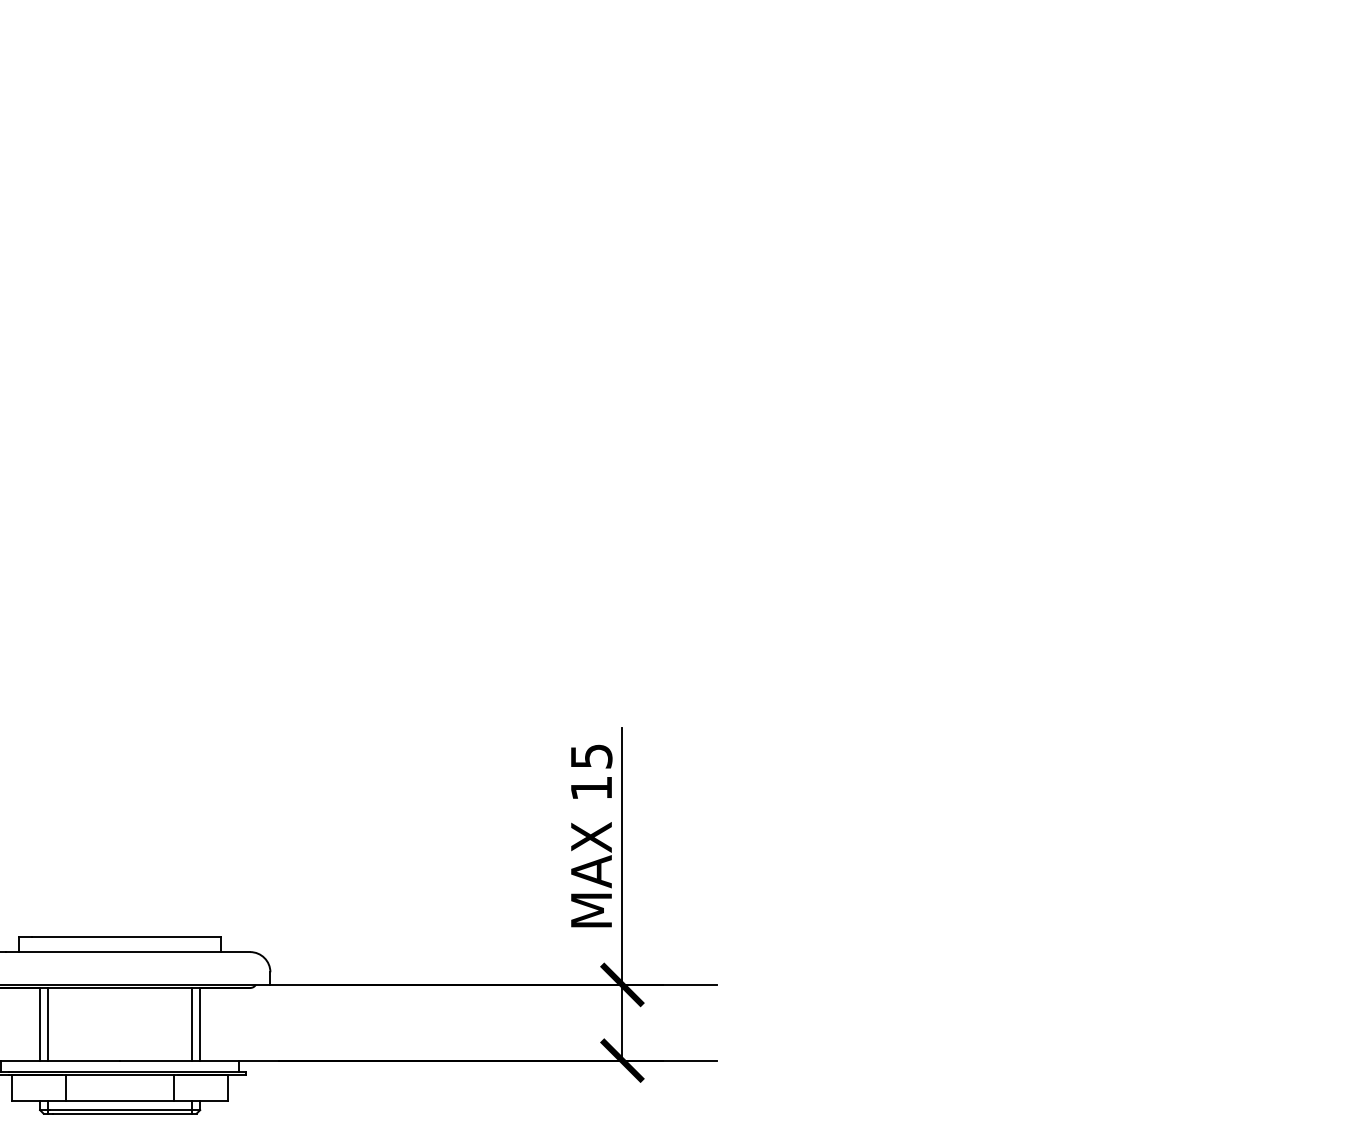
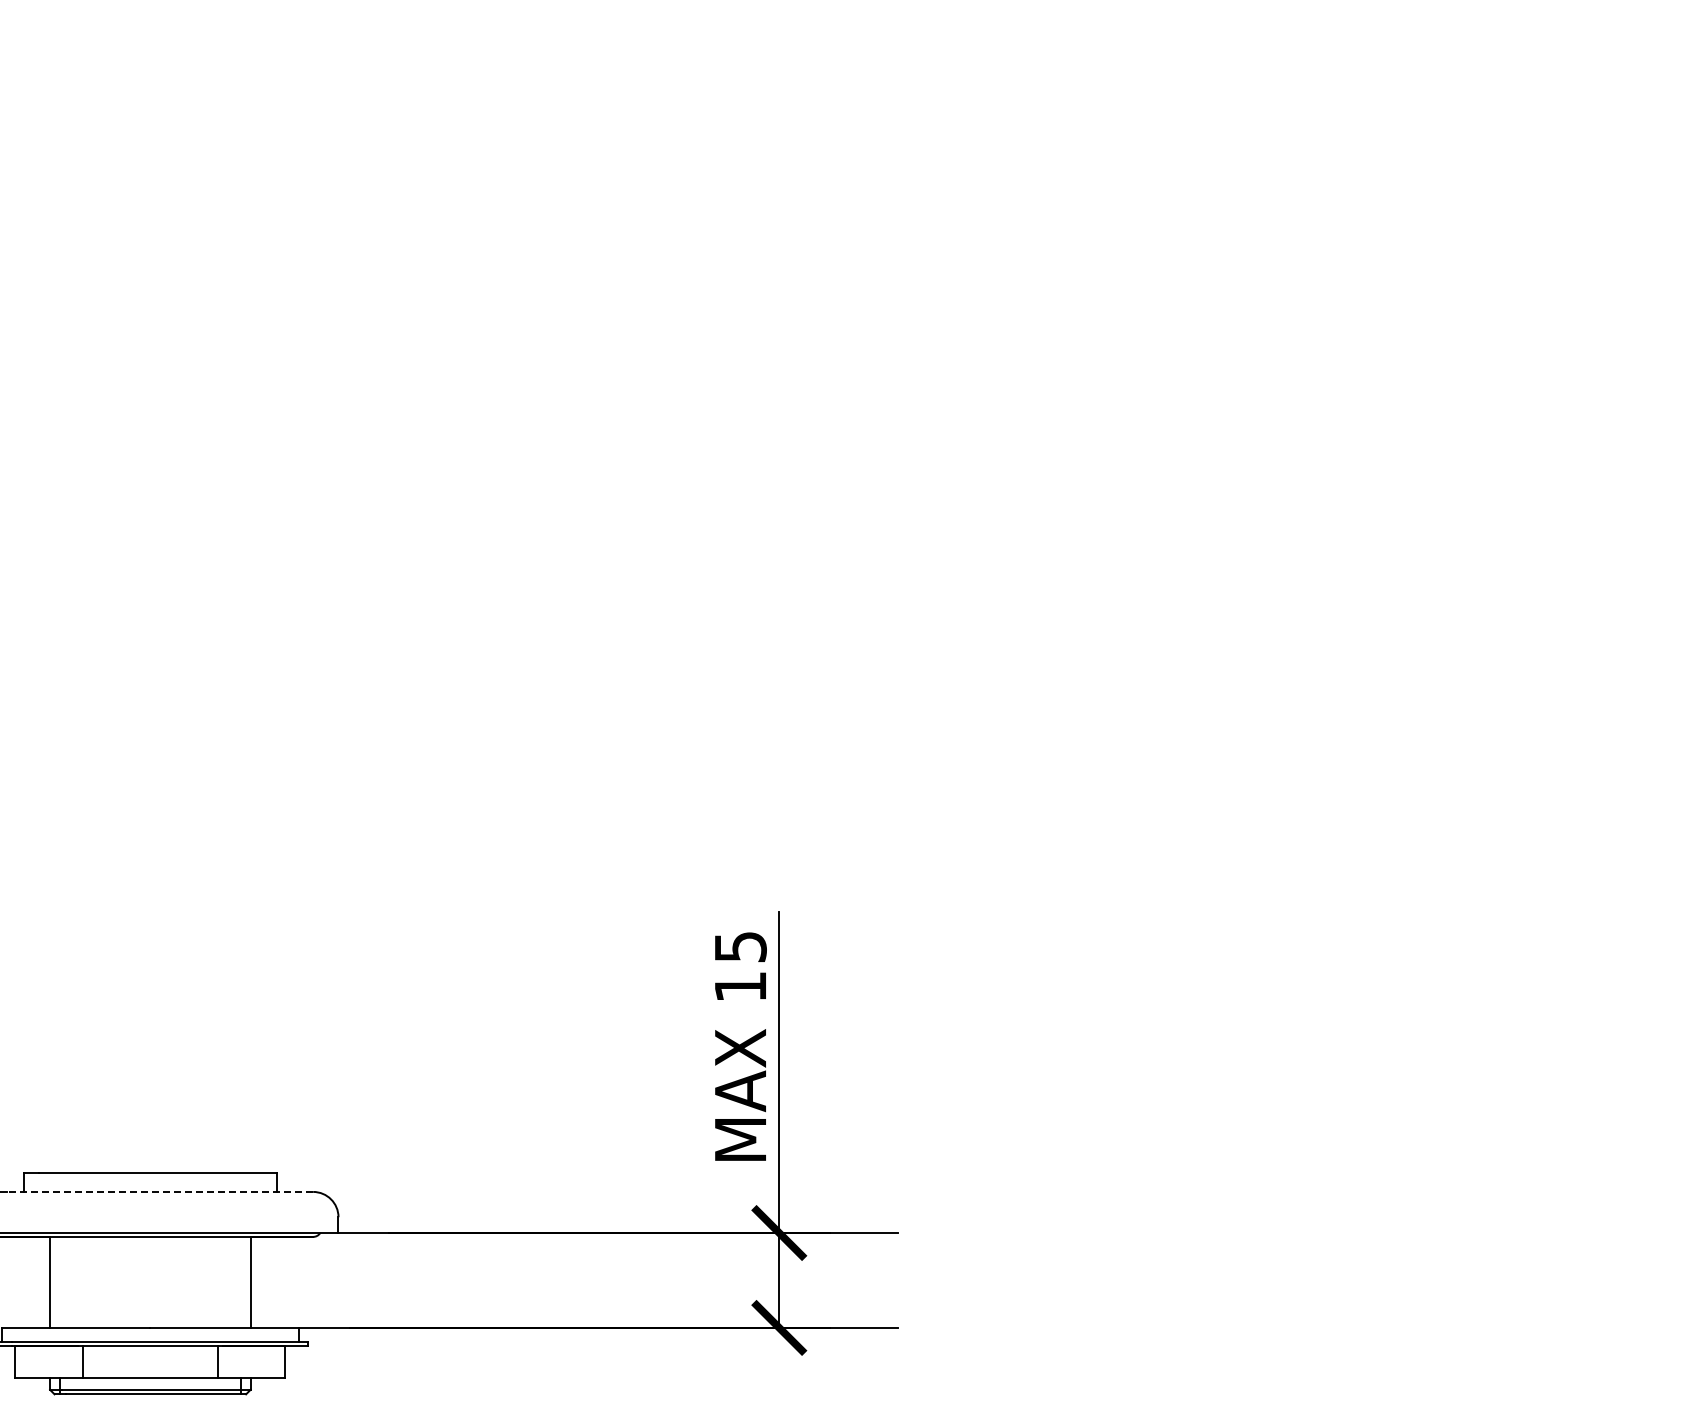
line: (128, 951) -> (160, 1191), solid -> dashed
line: (48, 1023) -> (60, 1281), removed
line: (192, 1023) -> (240, 1281), removed

